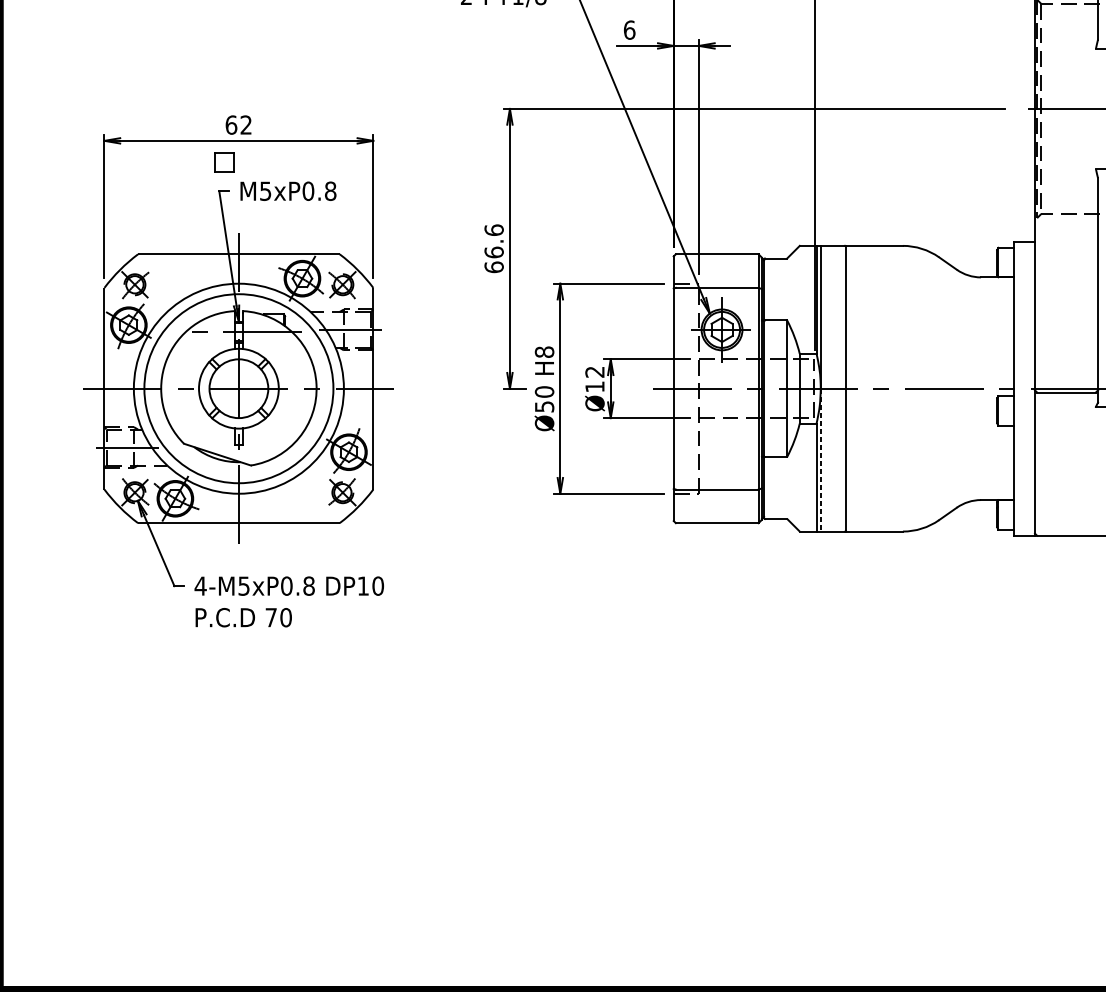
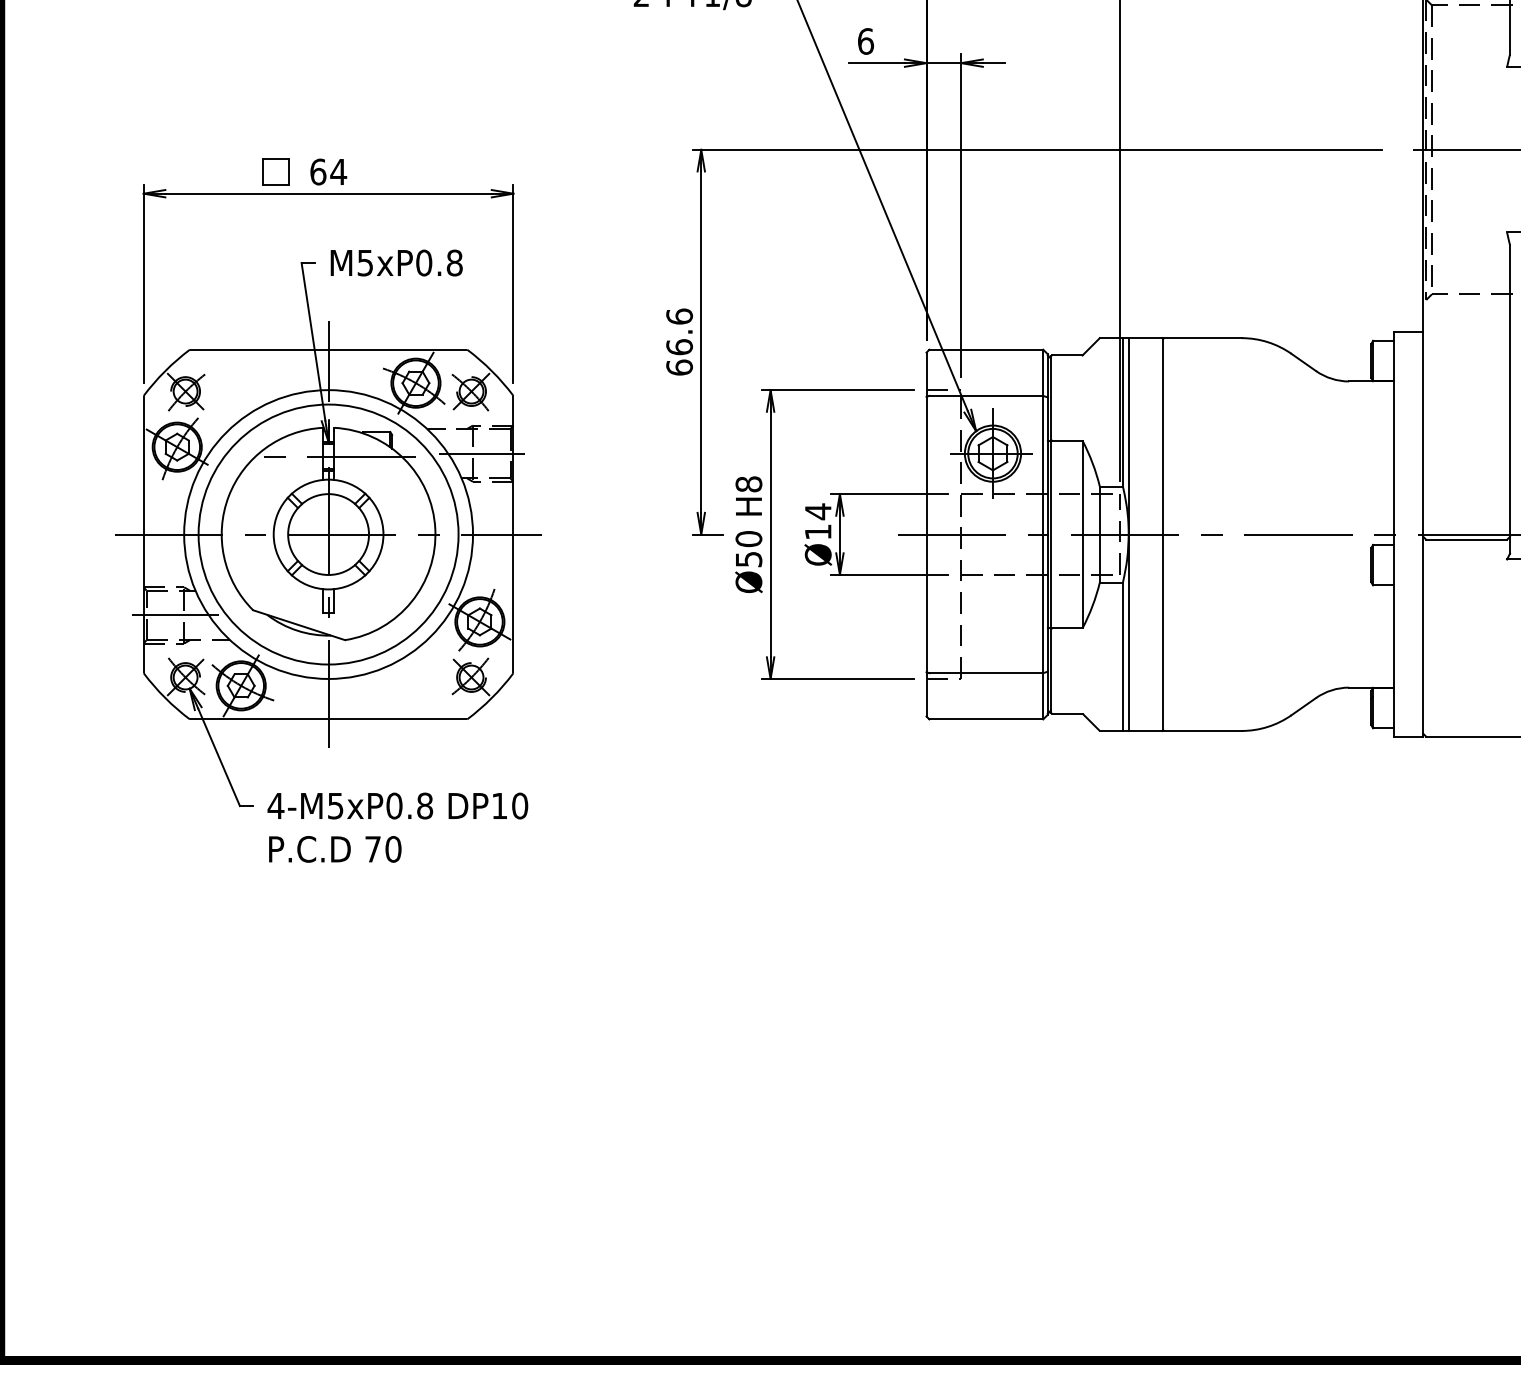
text: (246, 124) -> (338, 171), 62 -> 64
part: (224, 162) -> (275, 171), moved
text: (594, 371) -> (817, 511), Ø12 -> Ø14
line: (820, 460) -> (1128, 633), dashed -> solid

